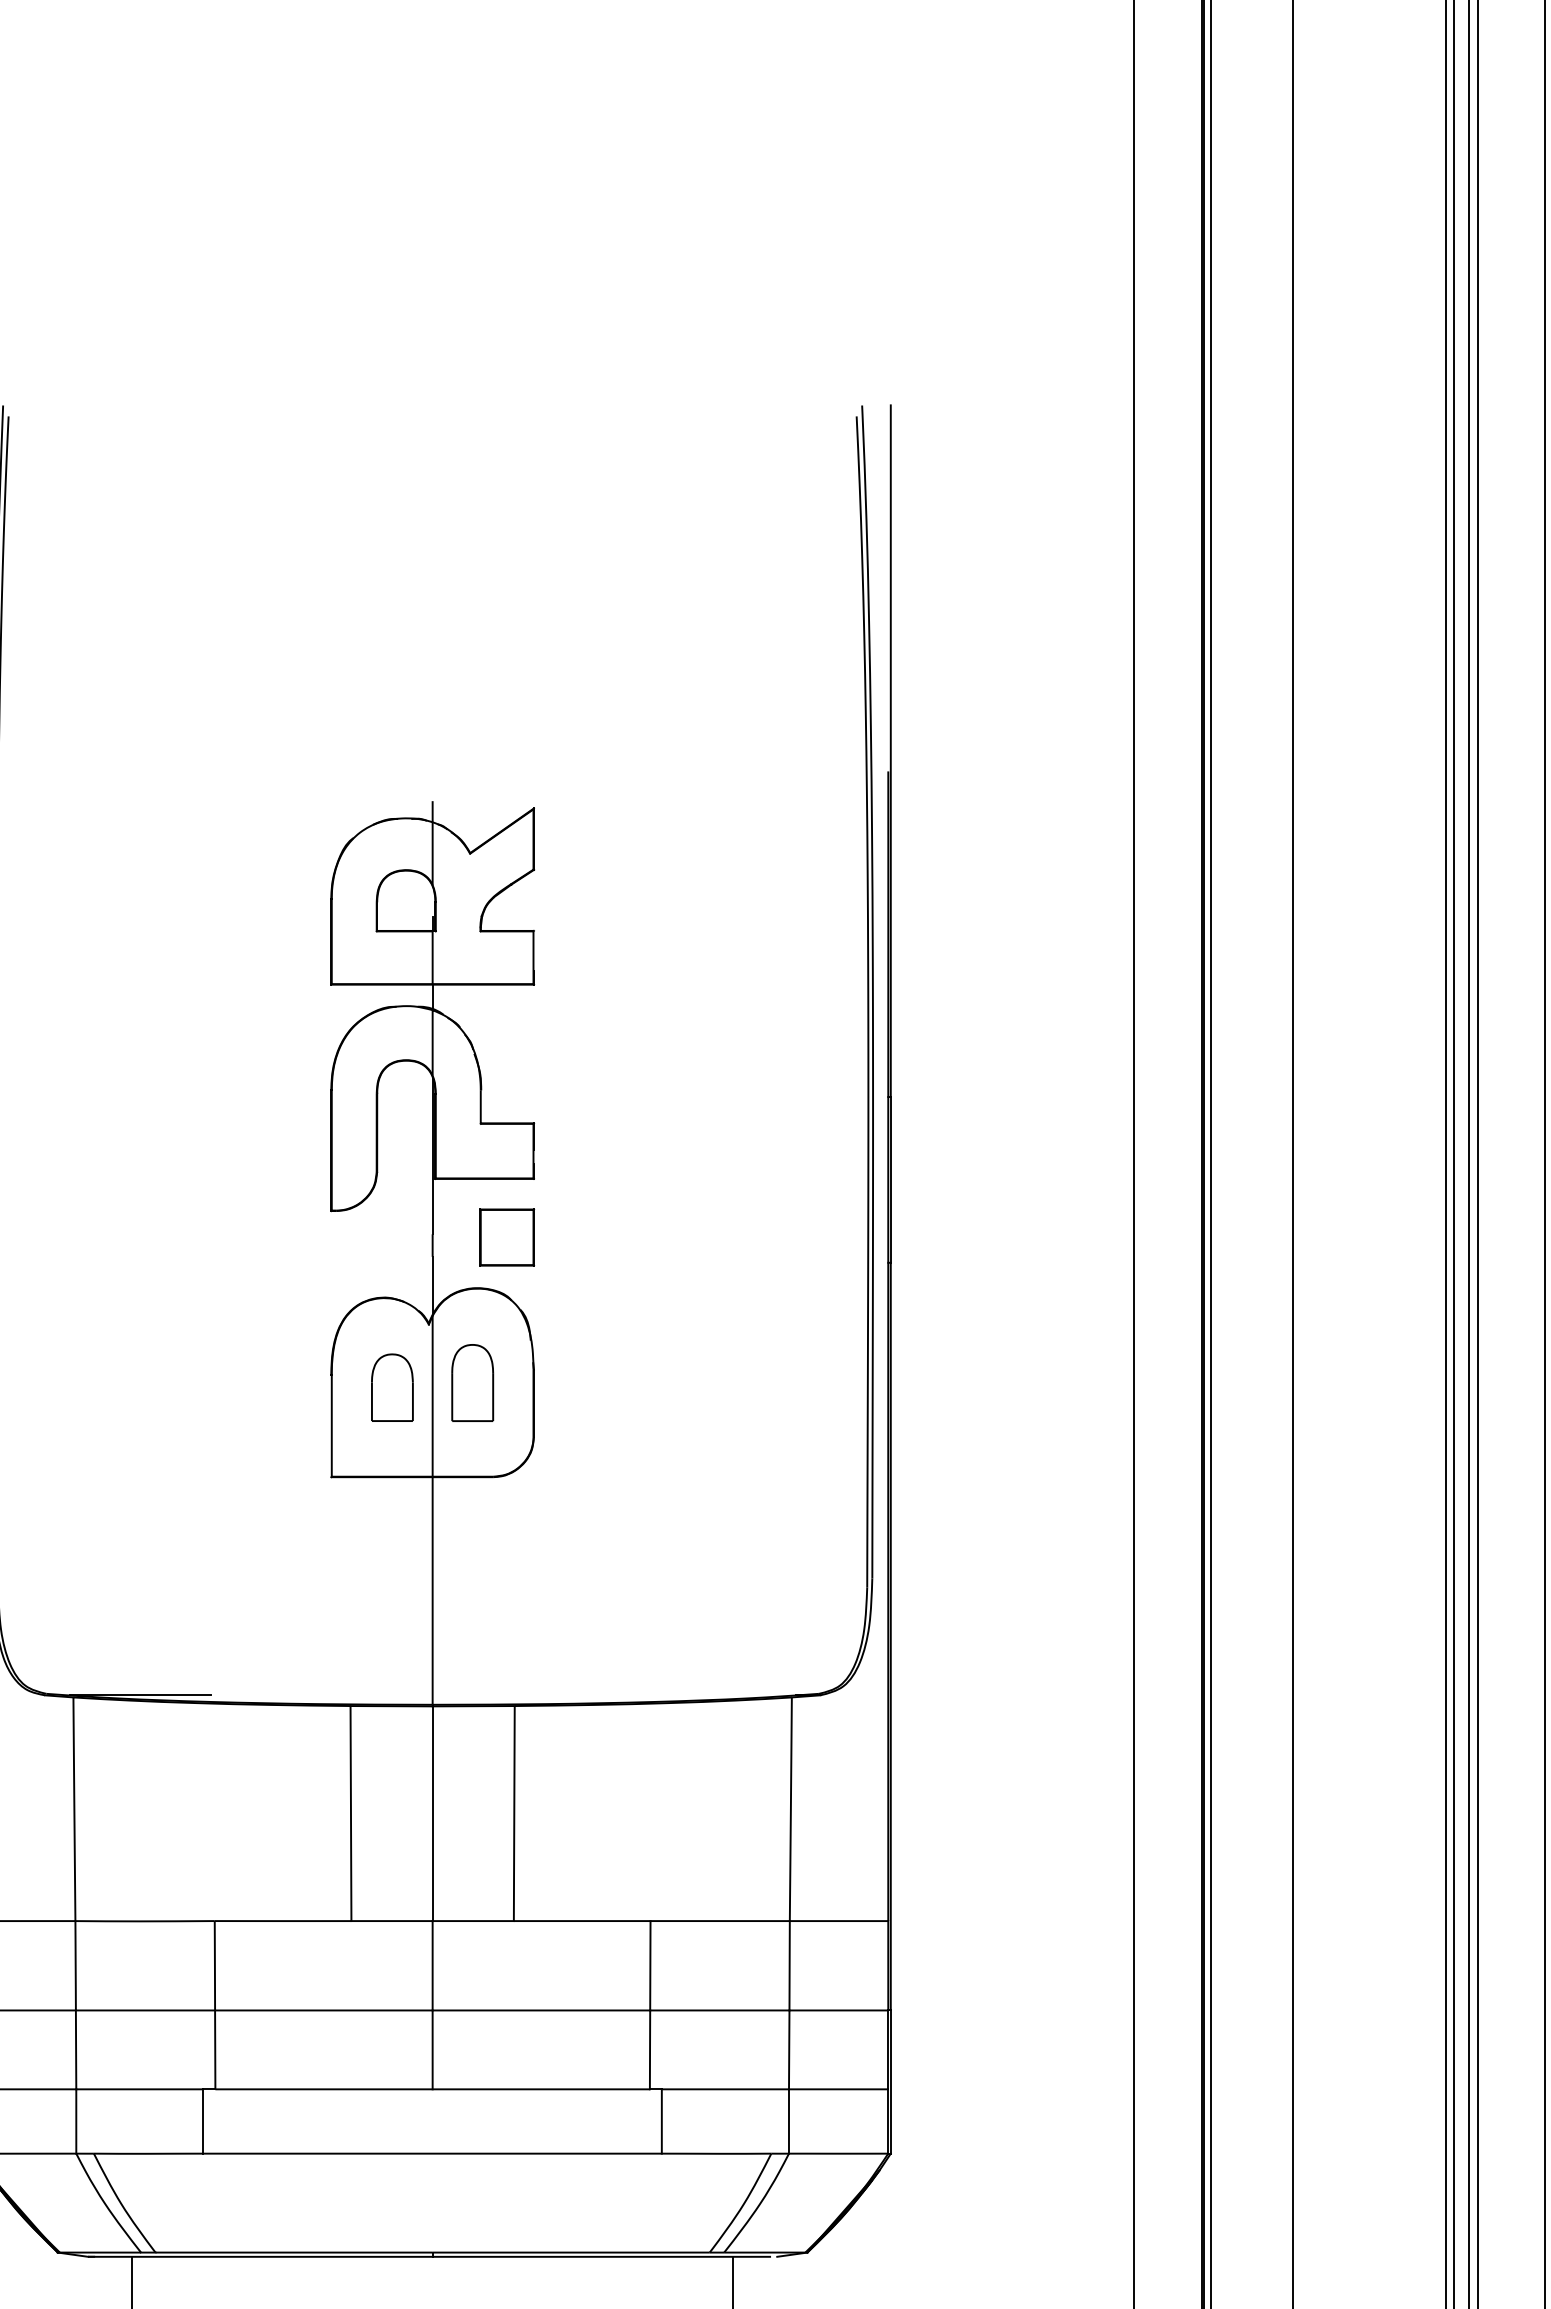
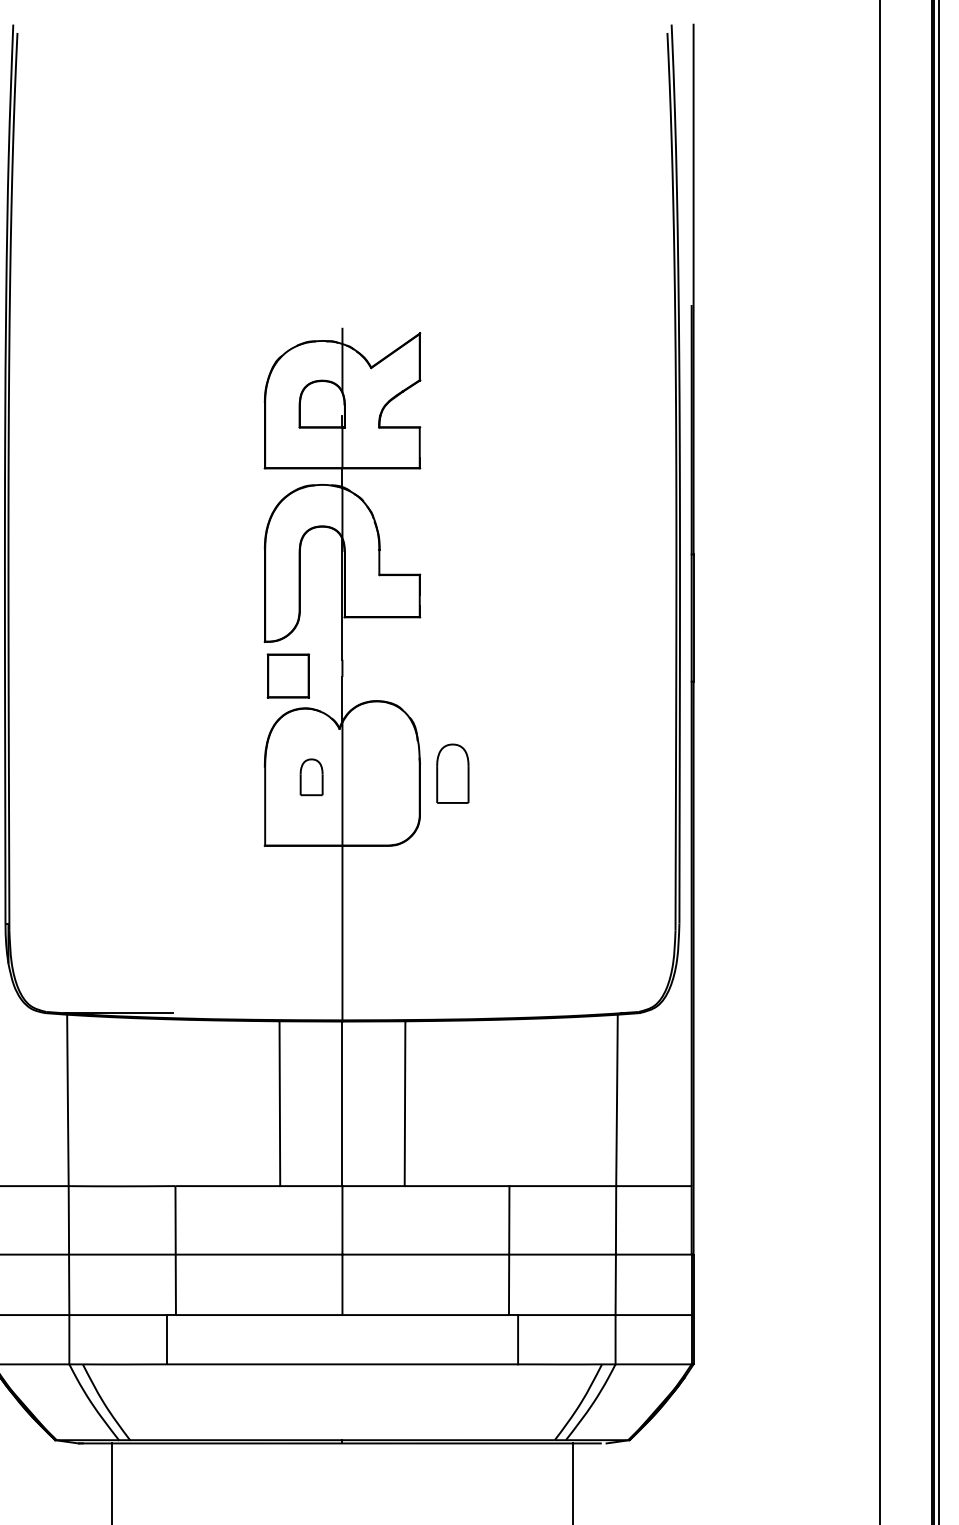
part: (507, 1237) -> (288, 676), moved
part: (472, 1382) -> (452, 773), moved
part: (392, 1387) -> (311, 777), size x0.7

